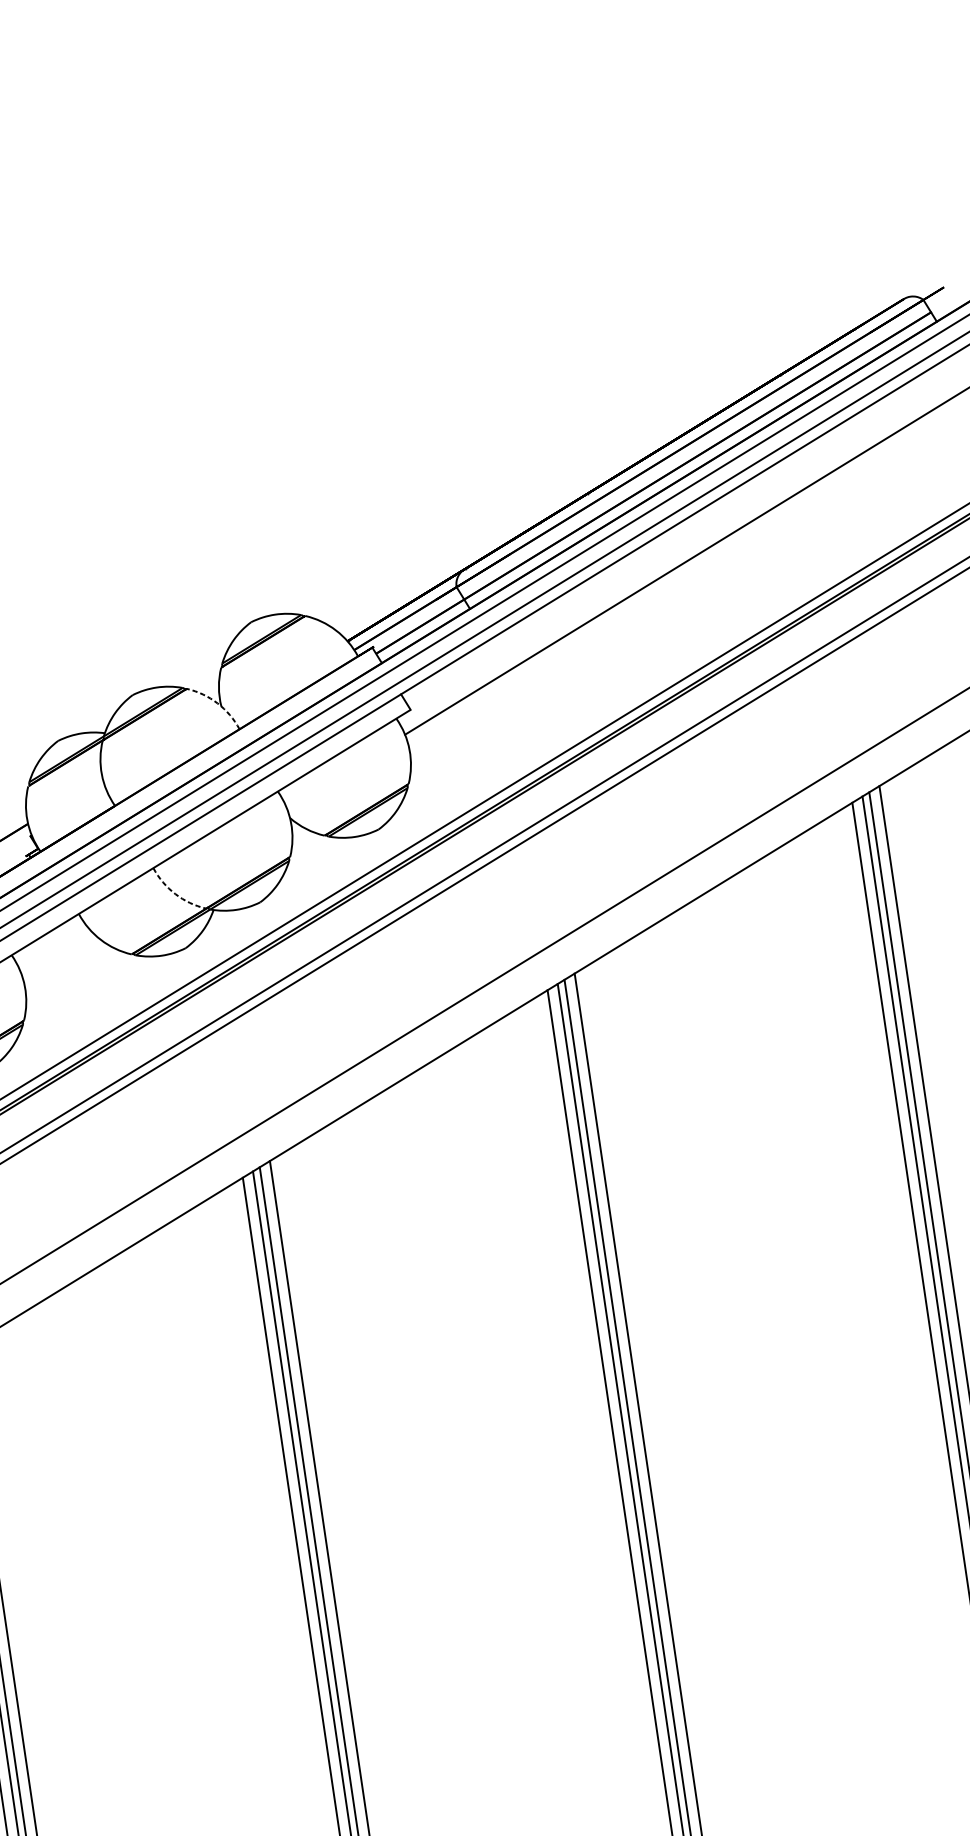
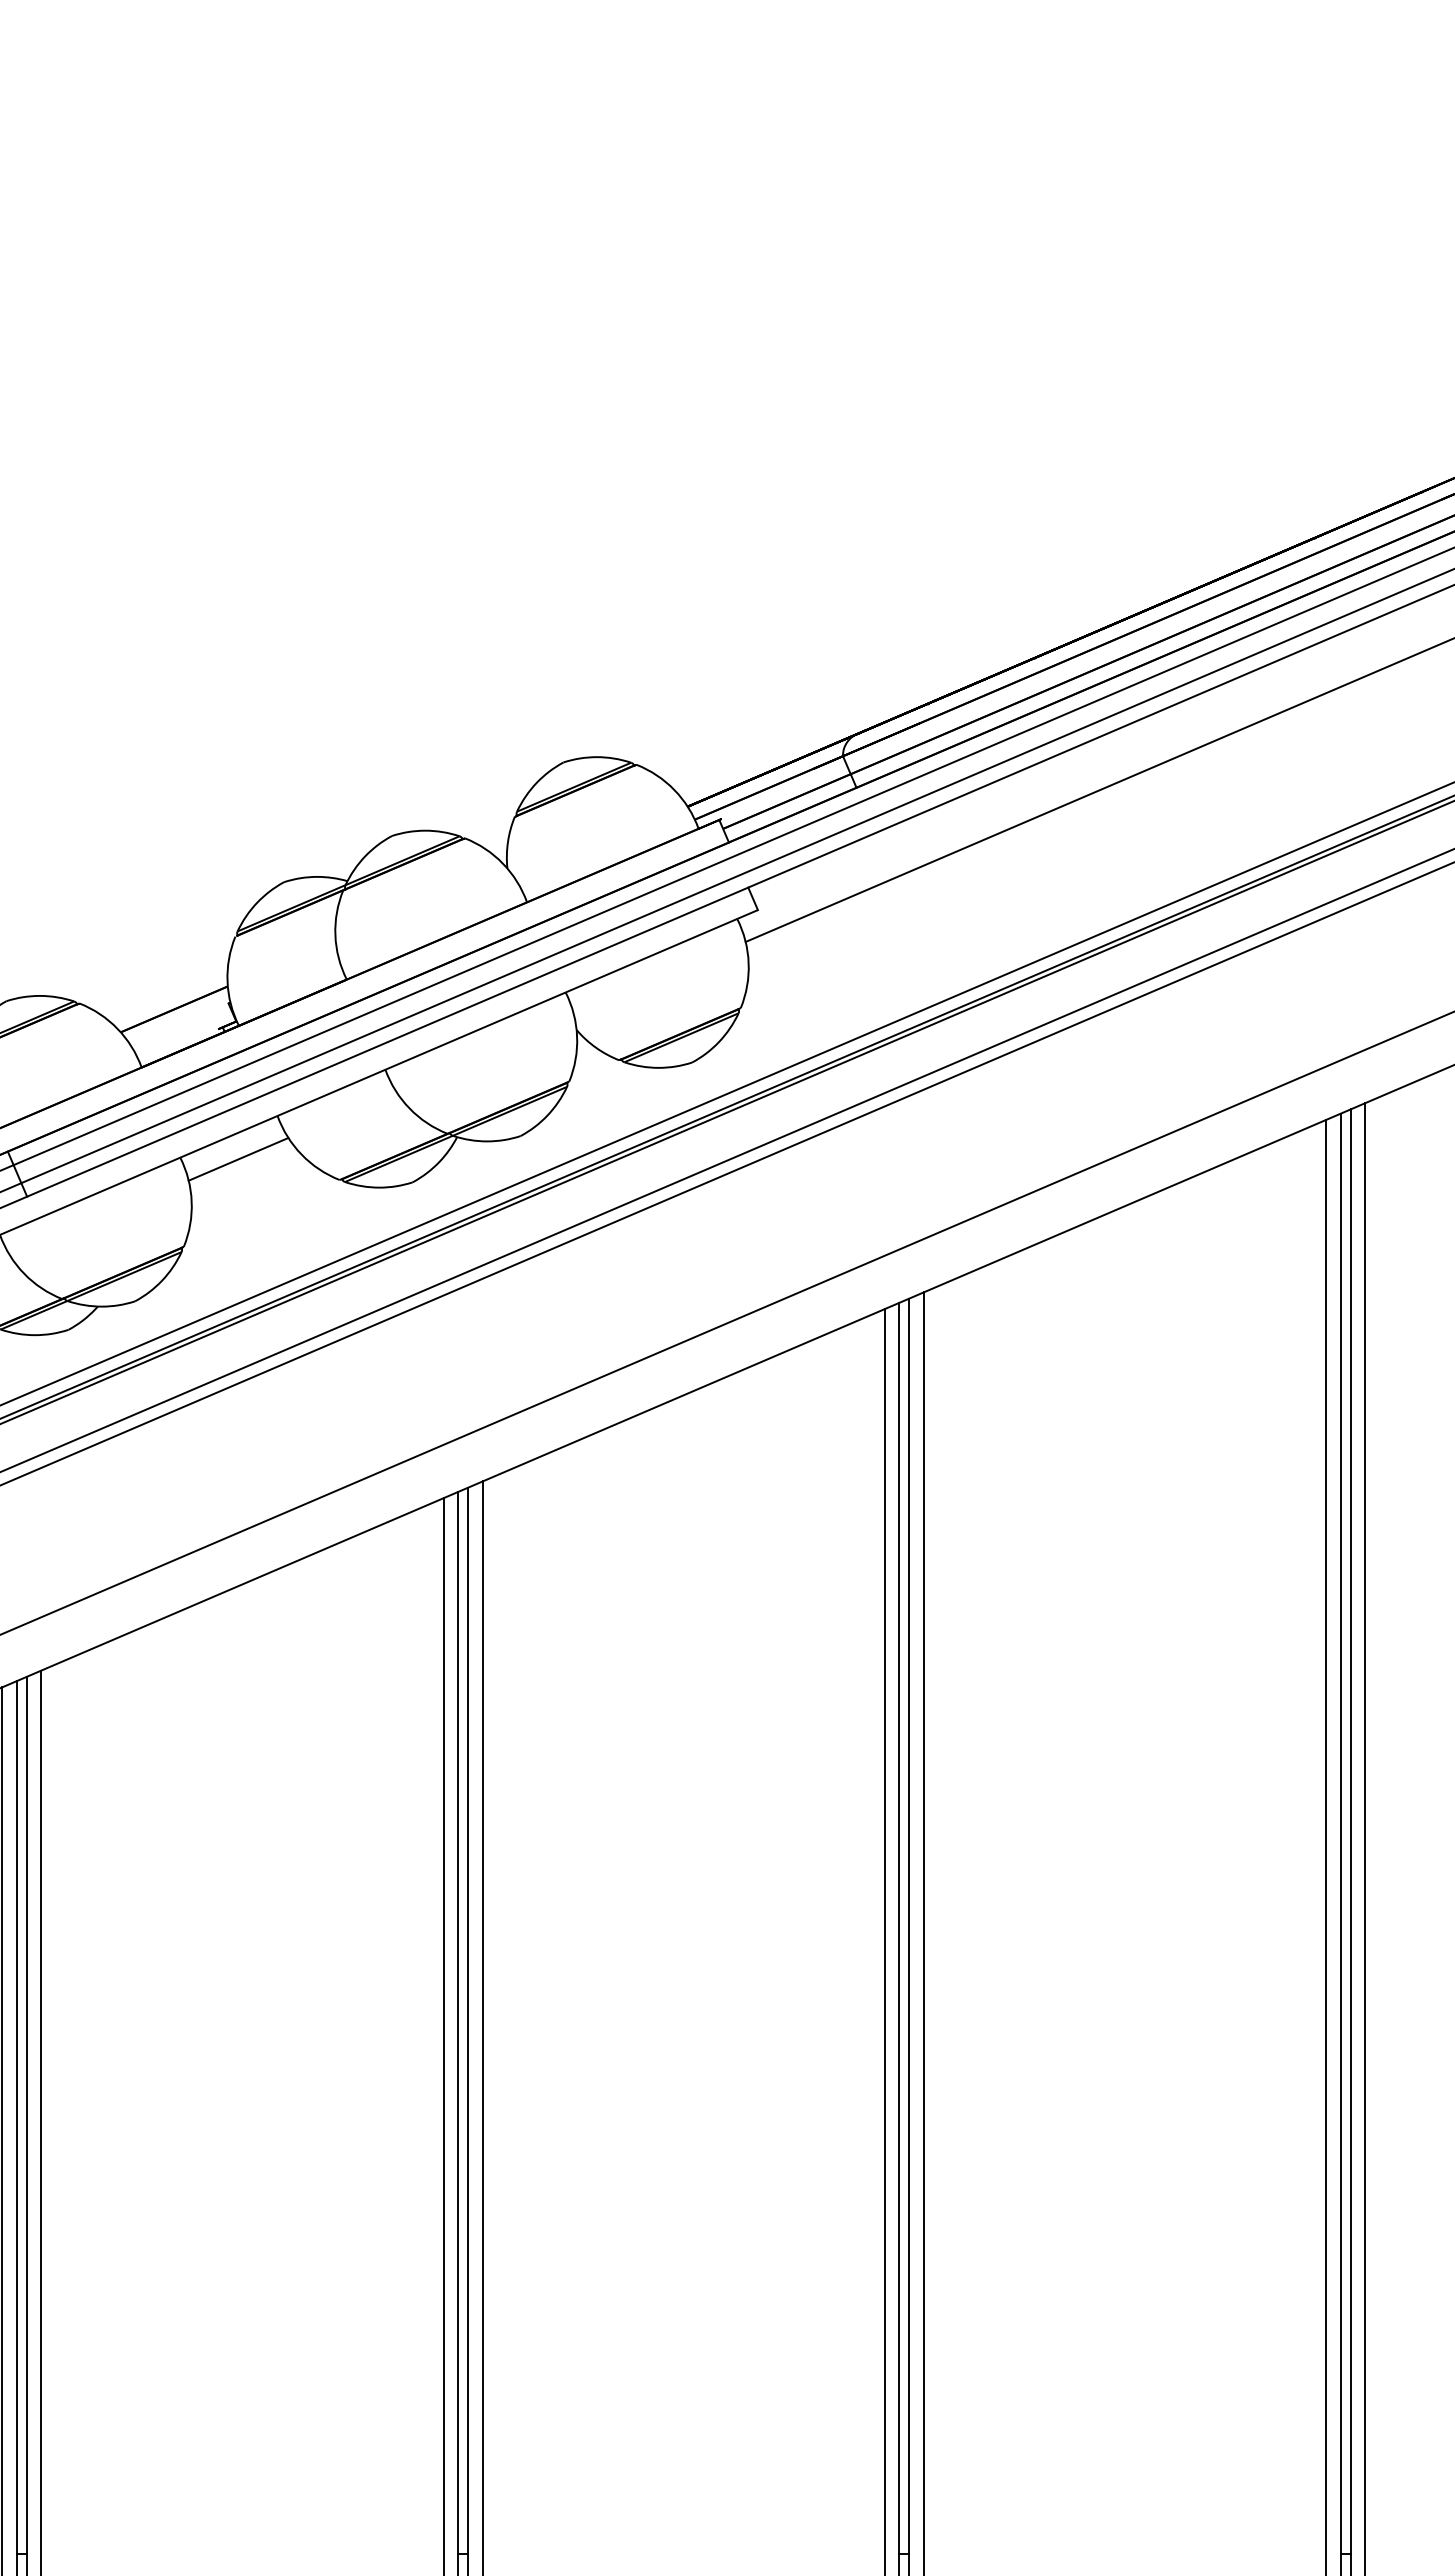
arc: (217, 703) -> (502, 863), dashed -> solid
arc: (175, 894) -> (409, 1108), dashed -> solid
line: (54, 949) -> (238, 1158), added

